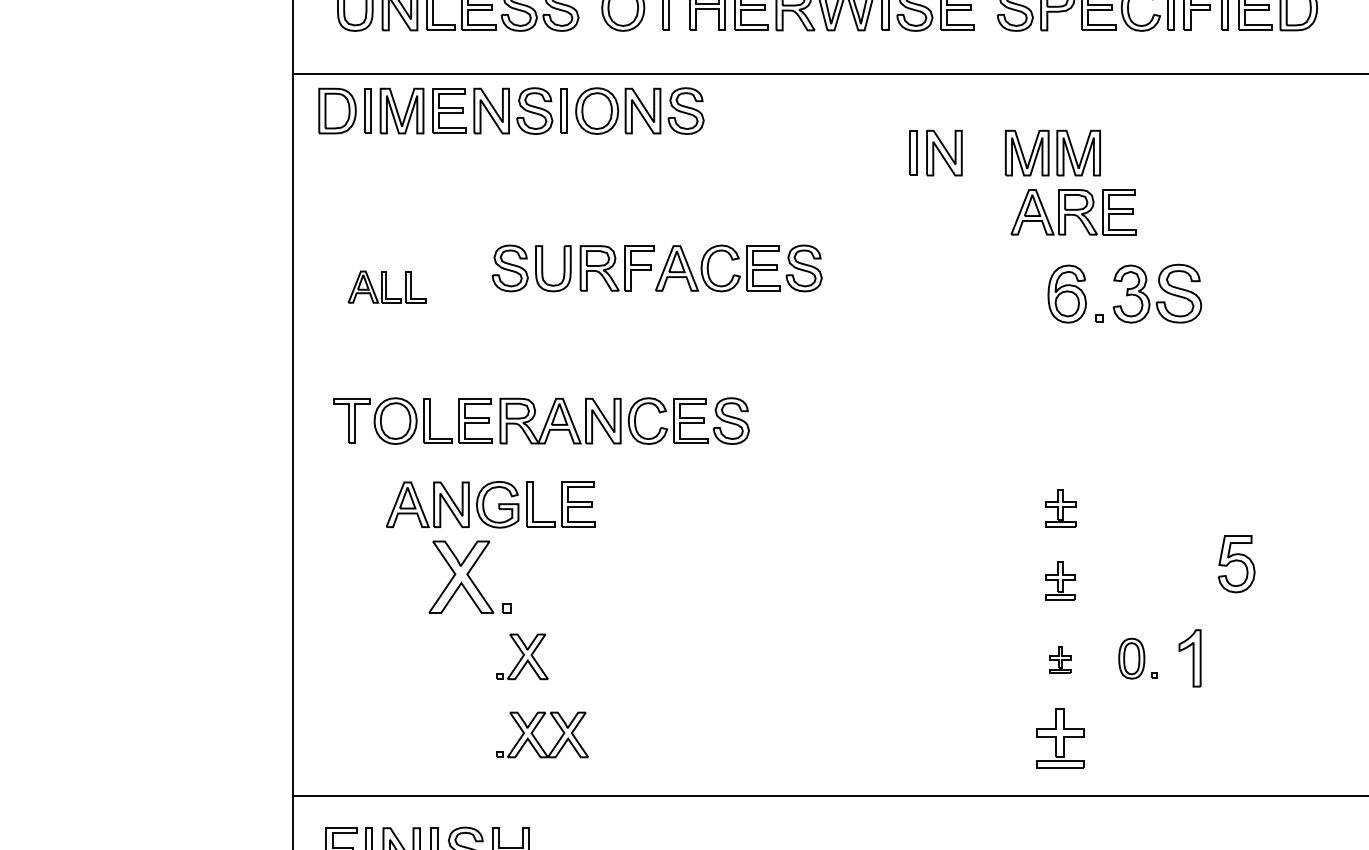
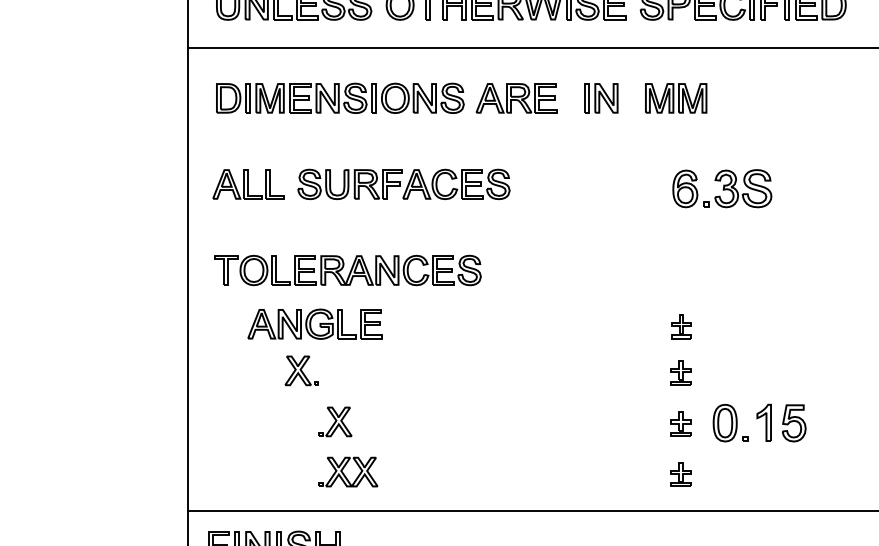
part: (511, 109) -> (340, 97), moved
part: (1073, 212) -> (516, 98), moved
part: (656, 268) -> (403, 184), moved
part: (387, 287) -> (248, 184), size x1.43
part: (1235, 564) -> (793, 423), moved
part: (469, 576) -> (301, 370), size x0.62
part: (1137, 657) -> (730, 422), size x1.43
part: (1059, 659) -> (680, 423), size x1.43
part: (1059, 738) -> (680, 474), size x0.62

